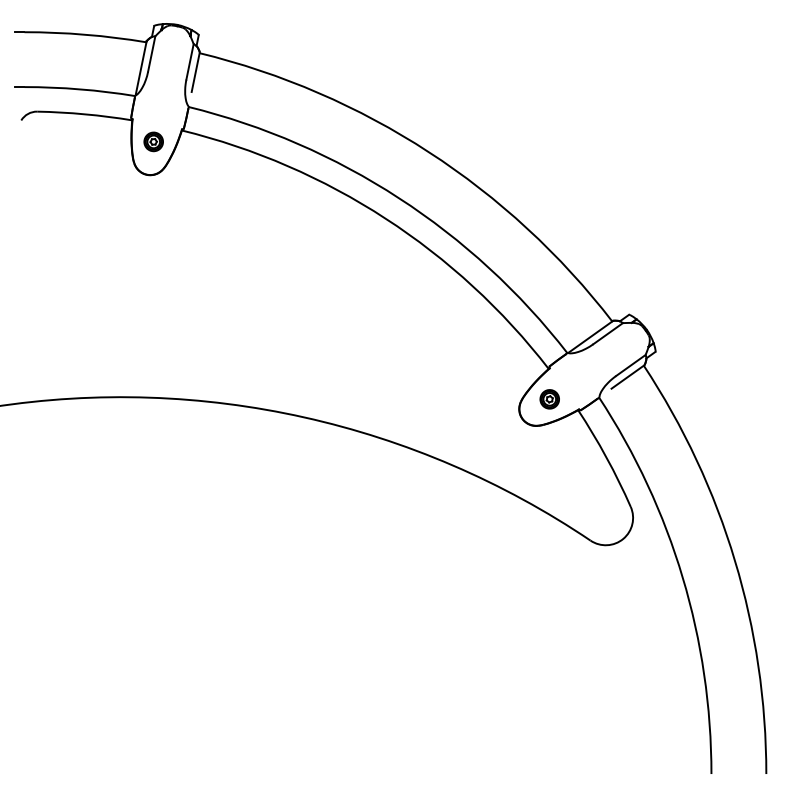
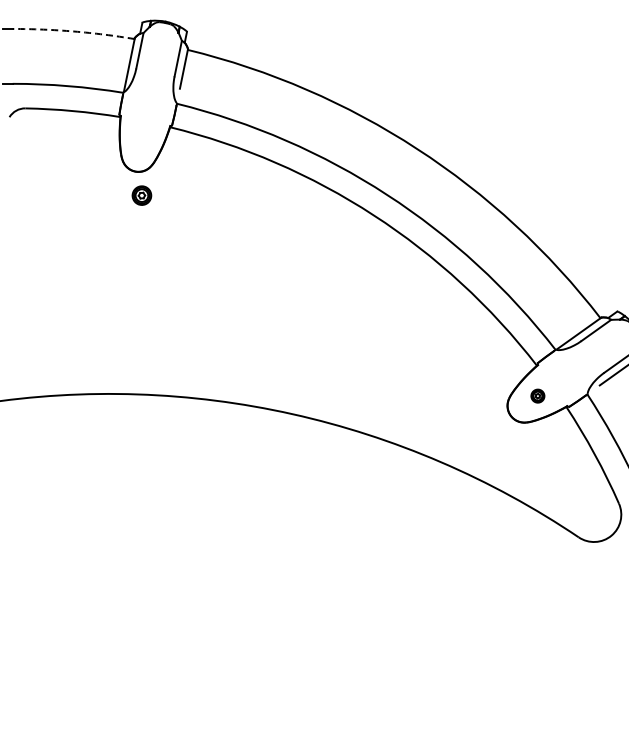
arc: (85, 34) -> (73, 31), solid -> dashed
part: (153, 141) -> (141, 195), moved
part: (549, 399) -> (537, 396), size x0.7

